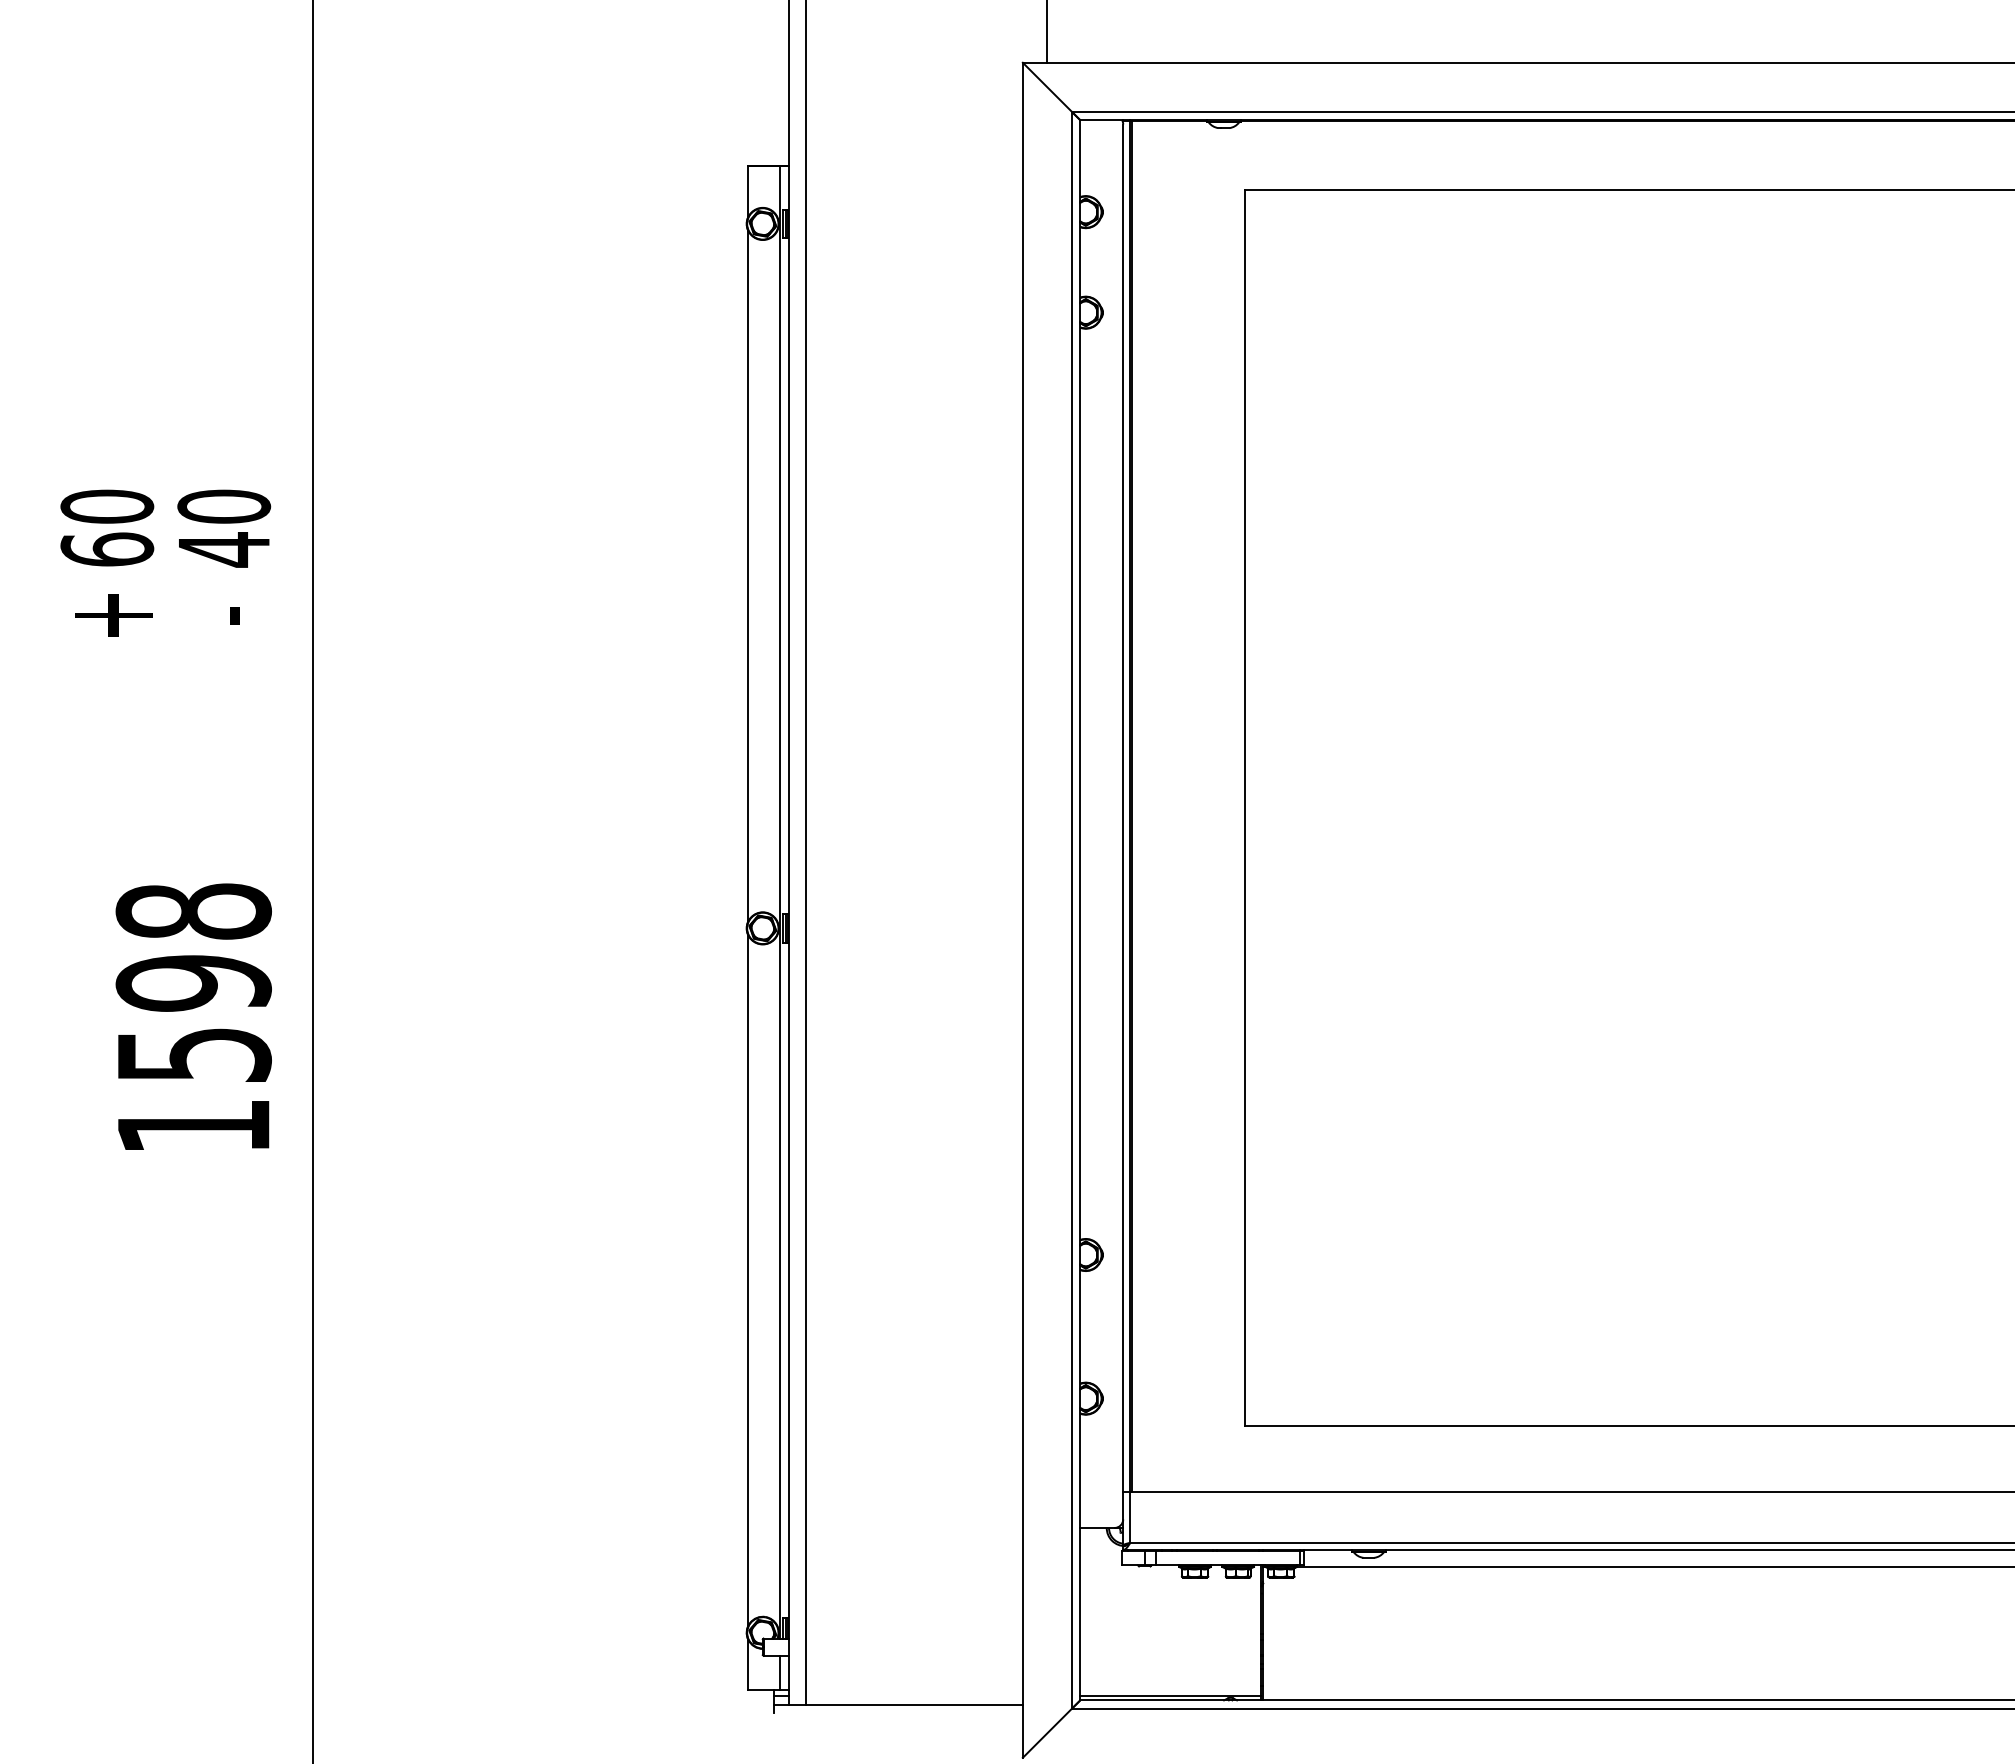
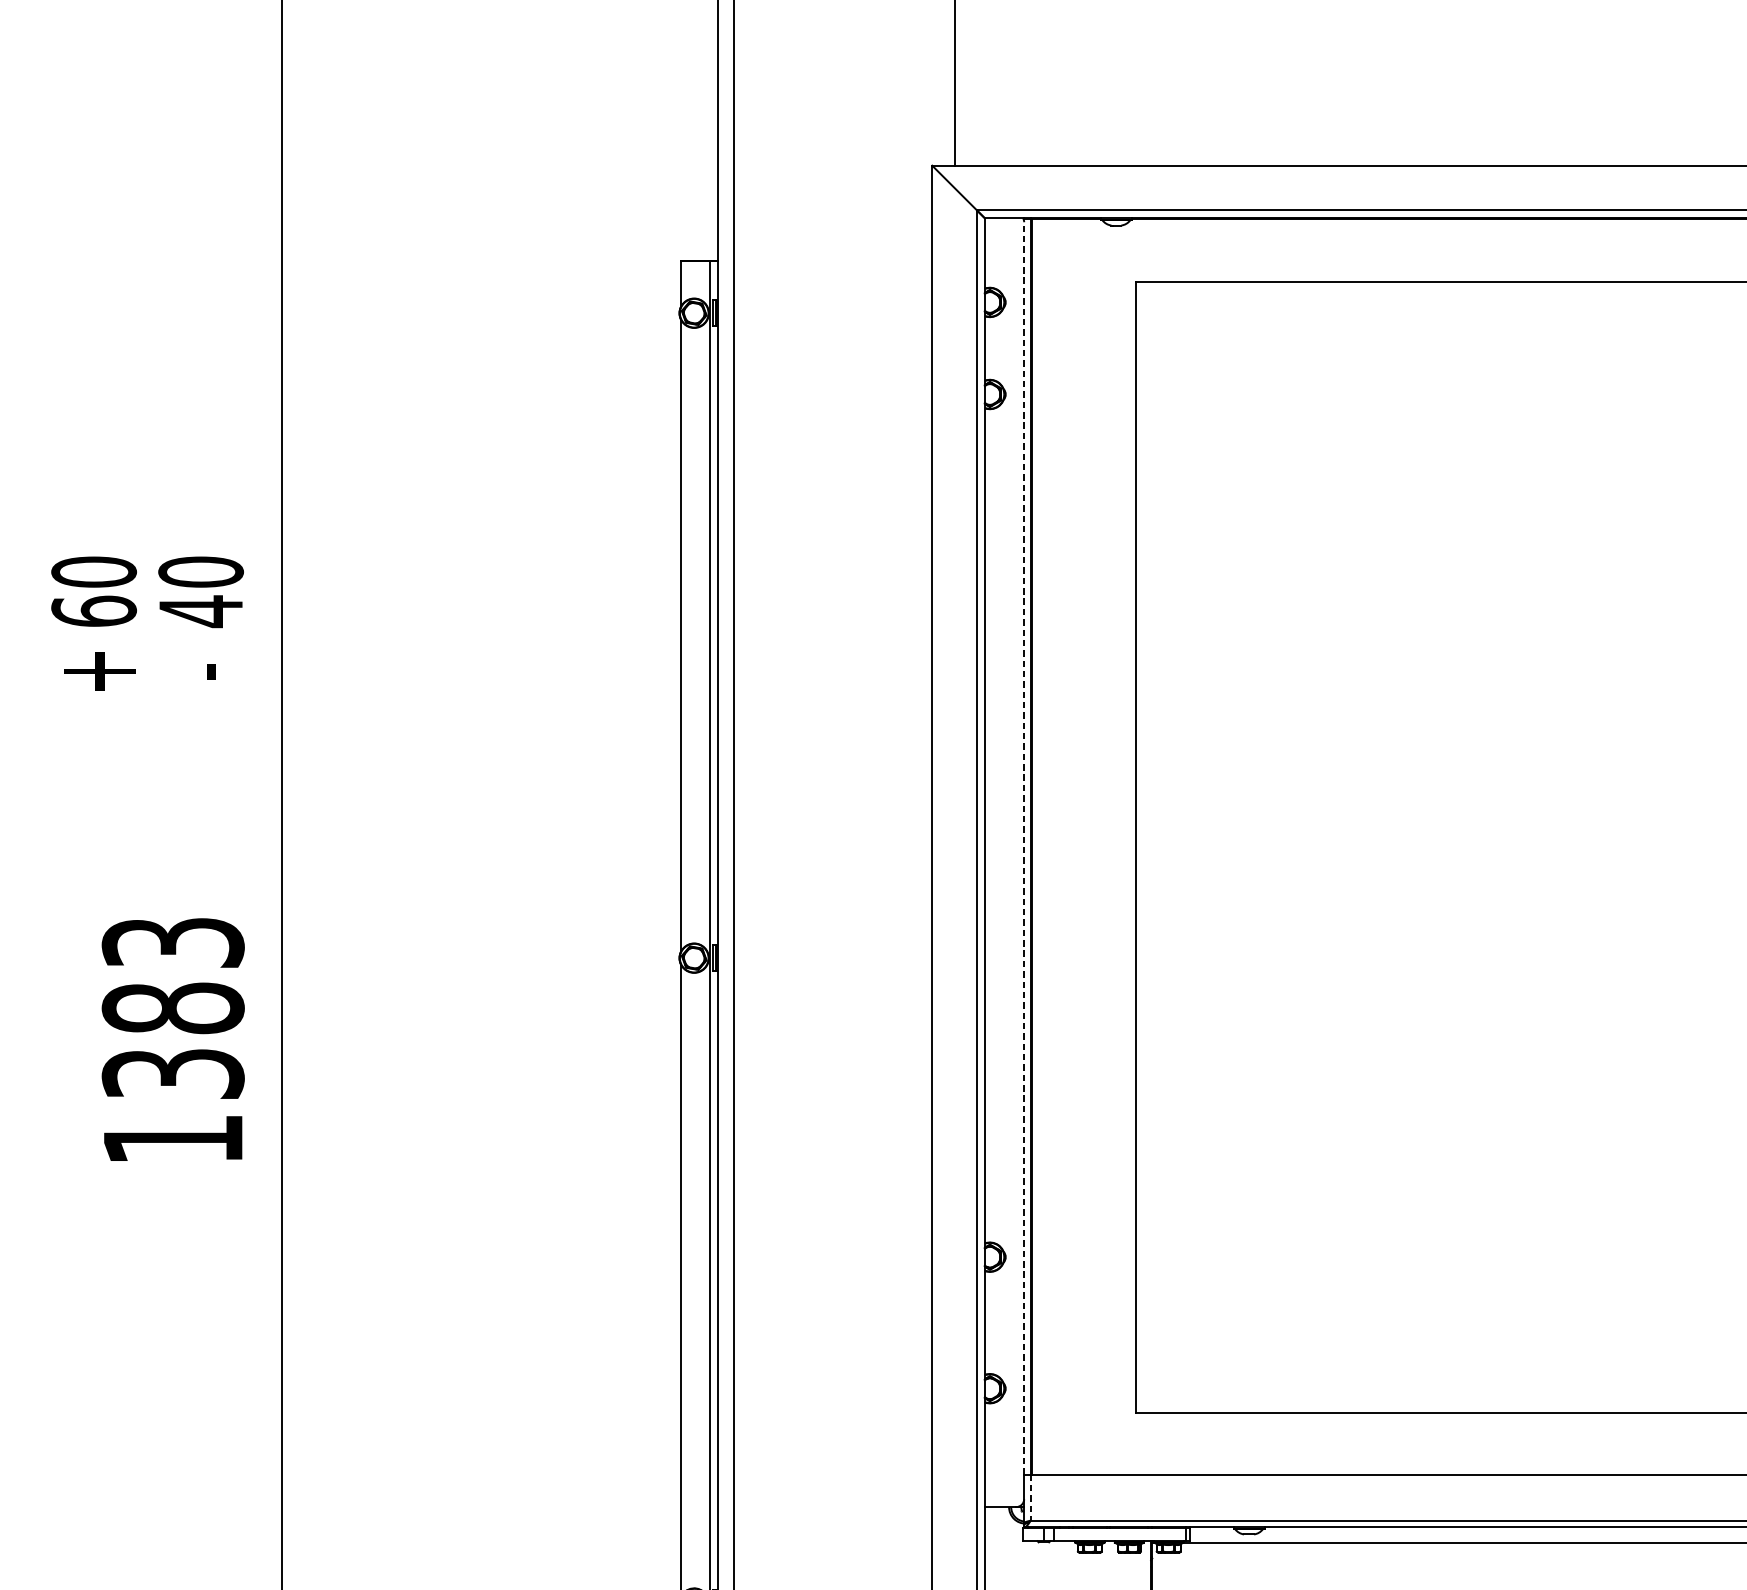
line: (1123, 808) -> (1024, 848), solid -> dashed
text: (193, 982) -> (173, 1007), 1598 -> 1383
line: (1130, 1518) -> (1030, 1498), solid -> dashed

